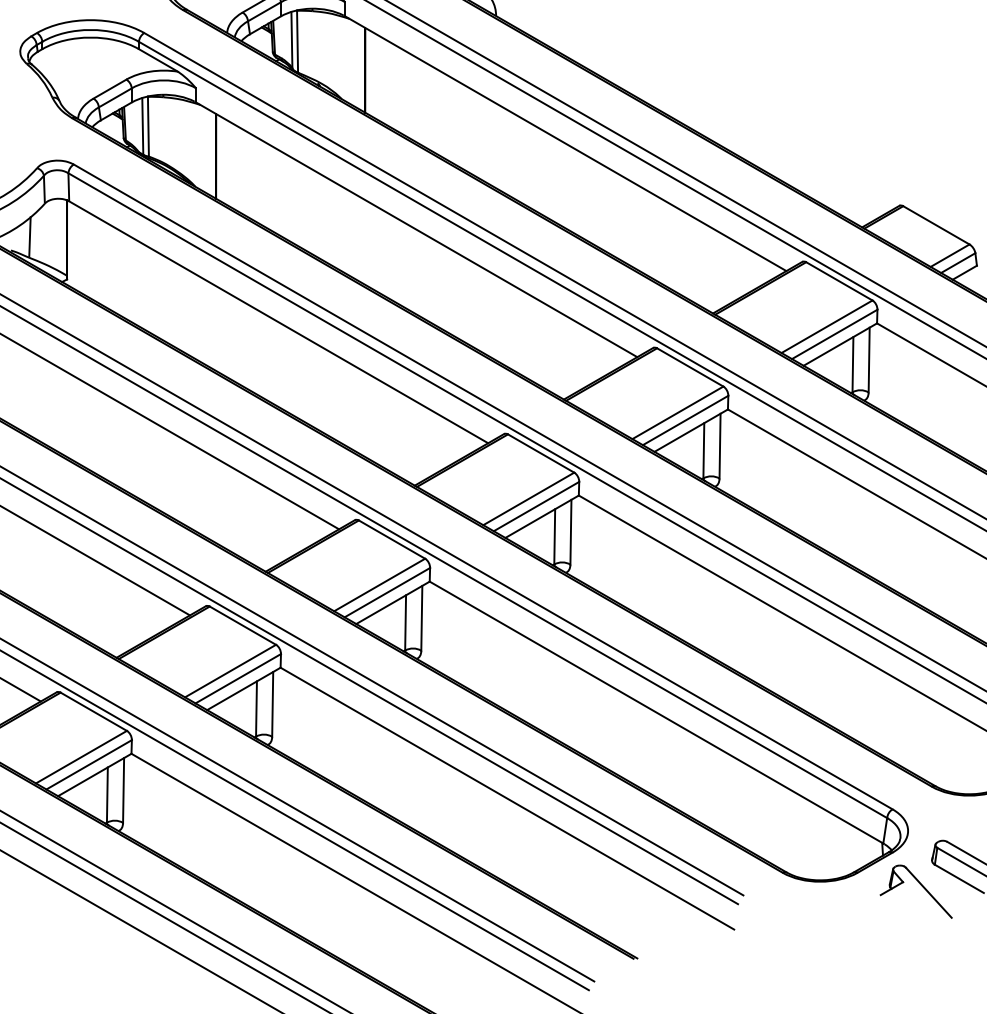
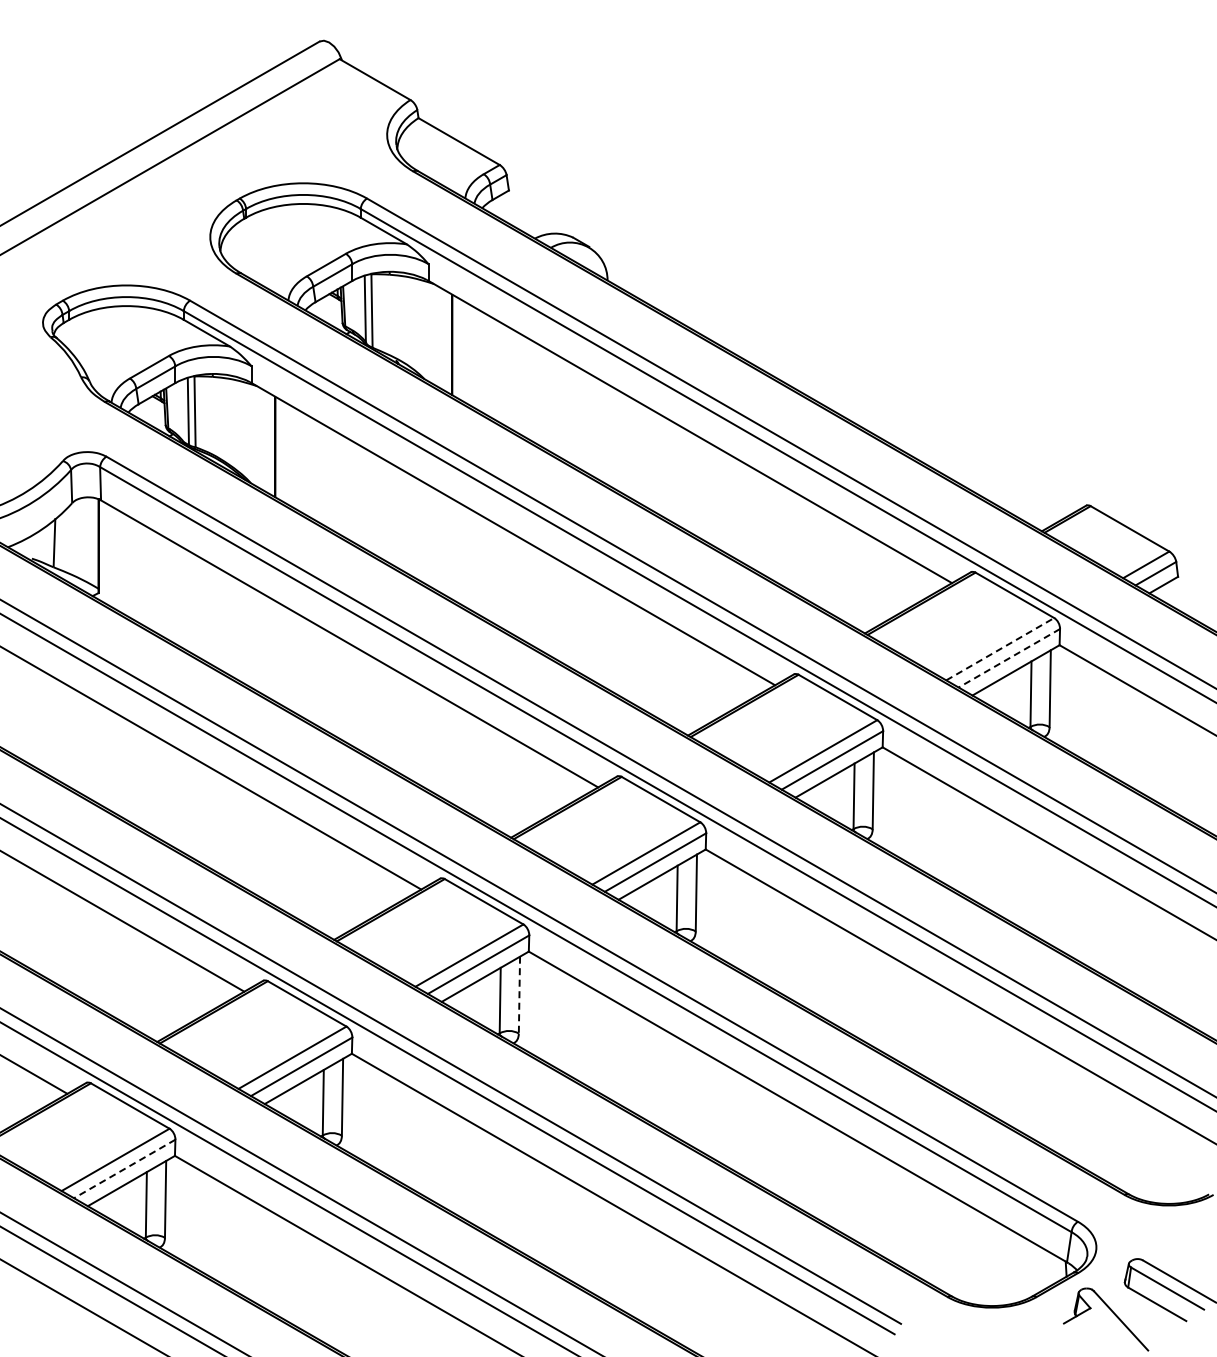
line: (827, 326) -> (1000, 648), solid -> dashed
line: (834, 334) -> (1009, 658), solid -> dashed
line: (421, 618) -> (519, 995), solid -> dashed
line: (88, 764) -> (124, 1168), solid -> dashed

